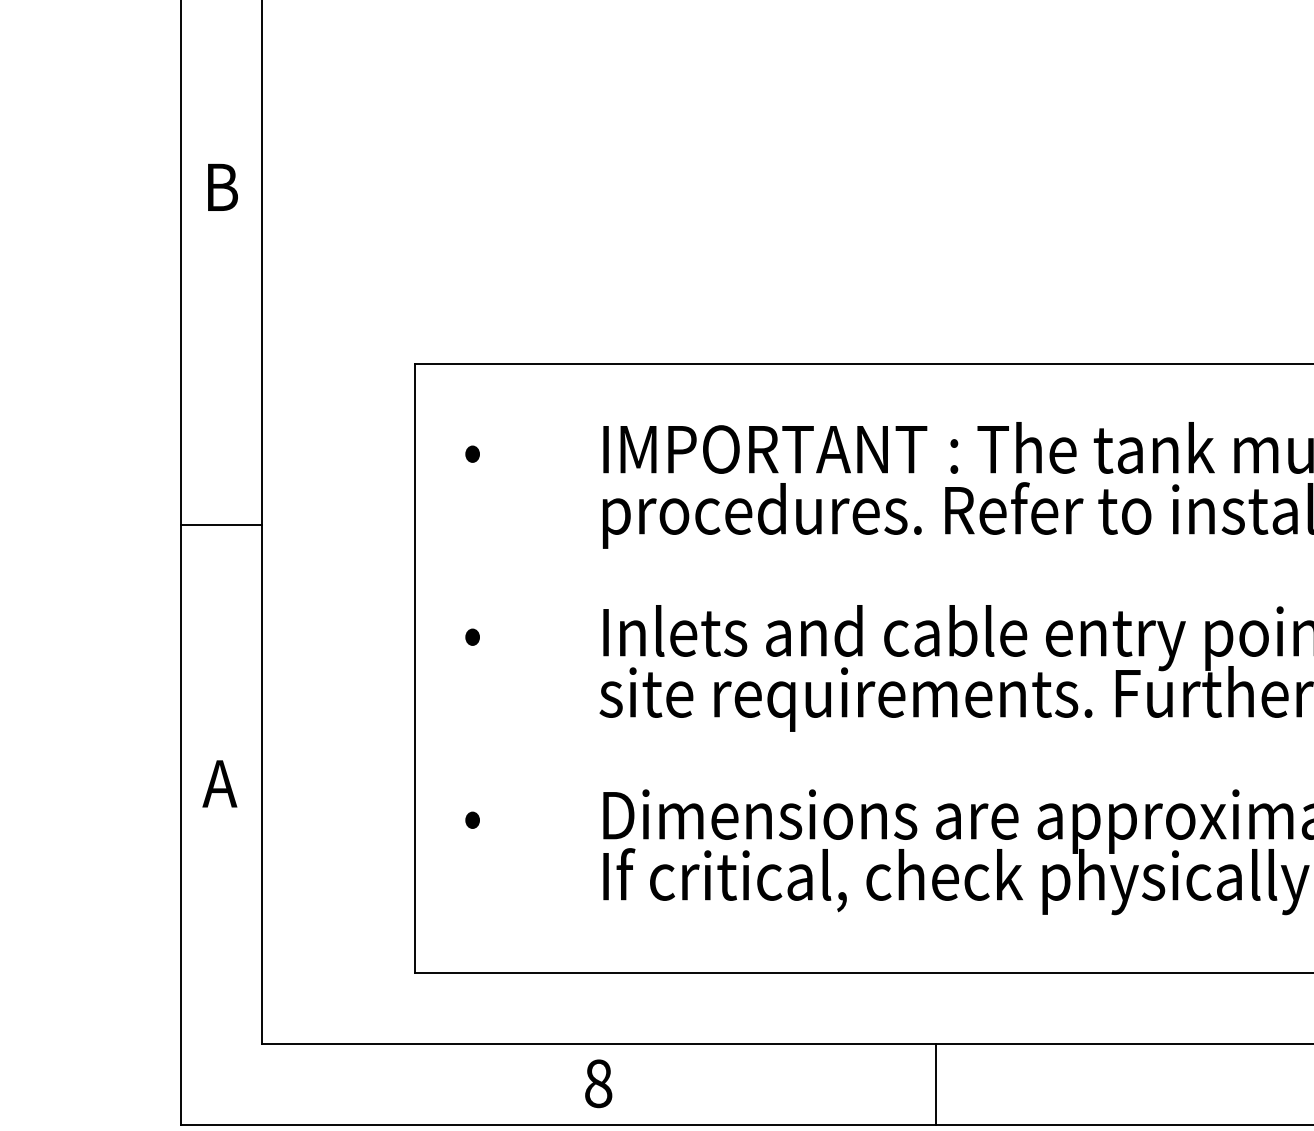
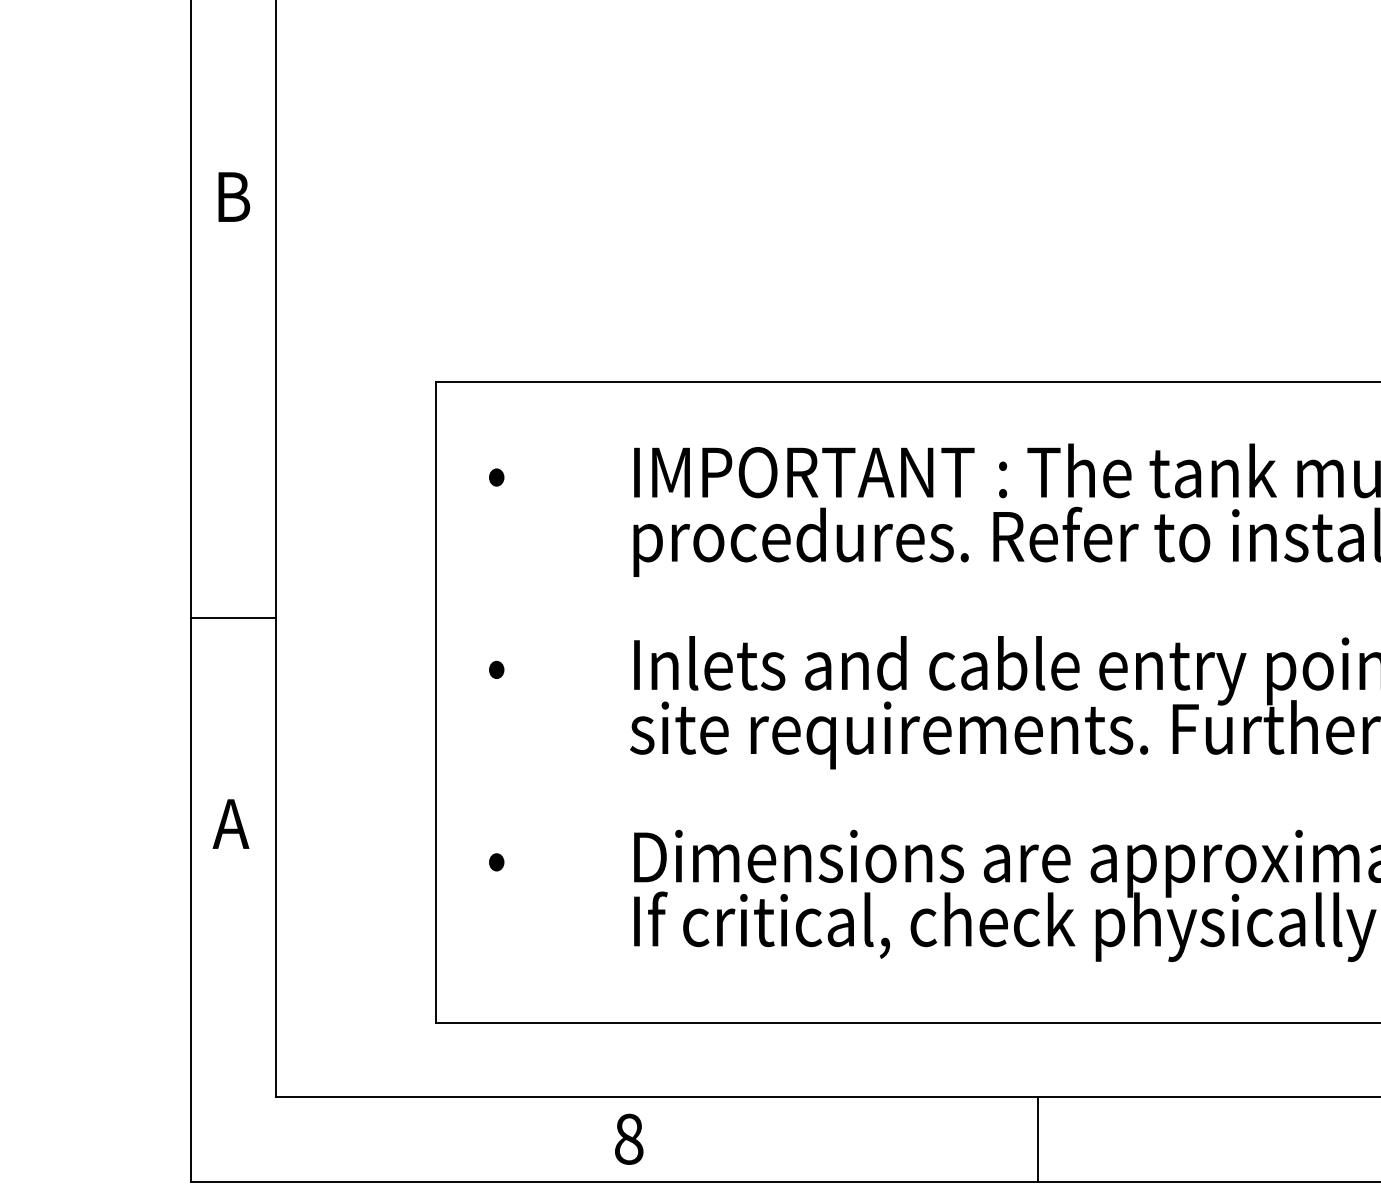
line: (221, 524) -> (232, 617), moved
line: (935, 1083) -> (1037, 1139), moved

